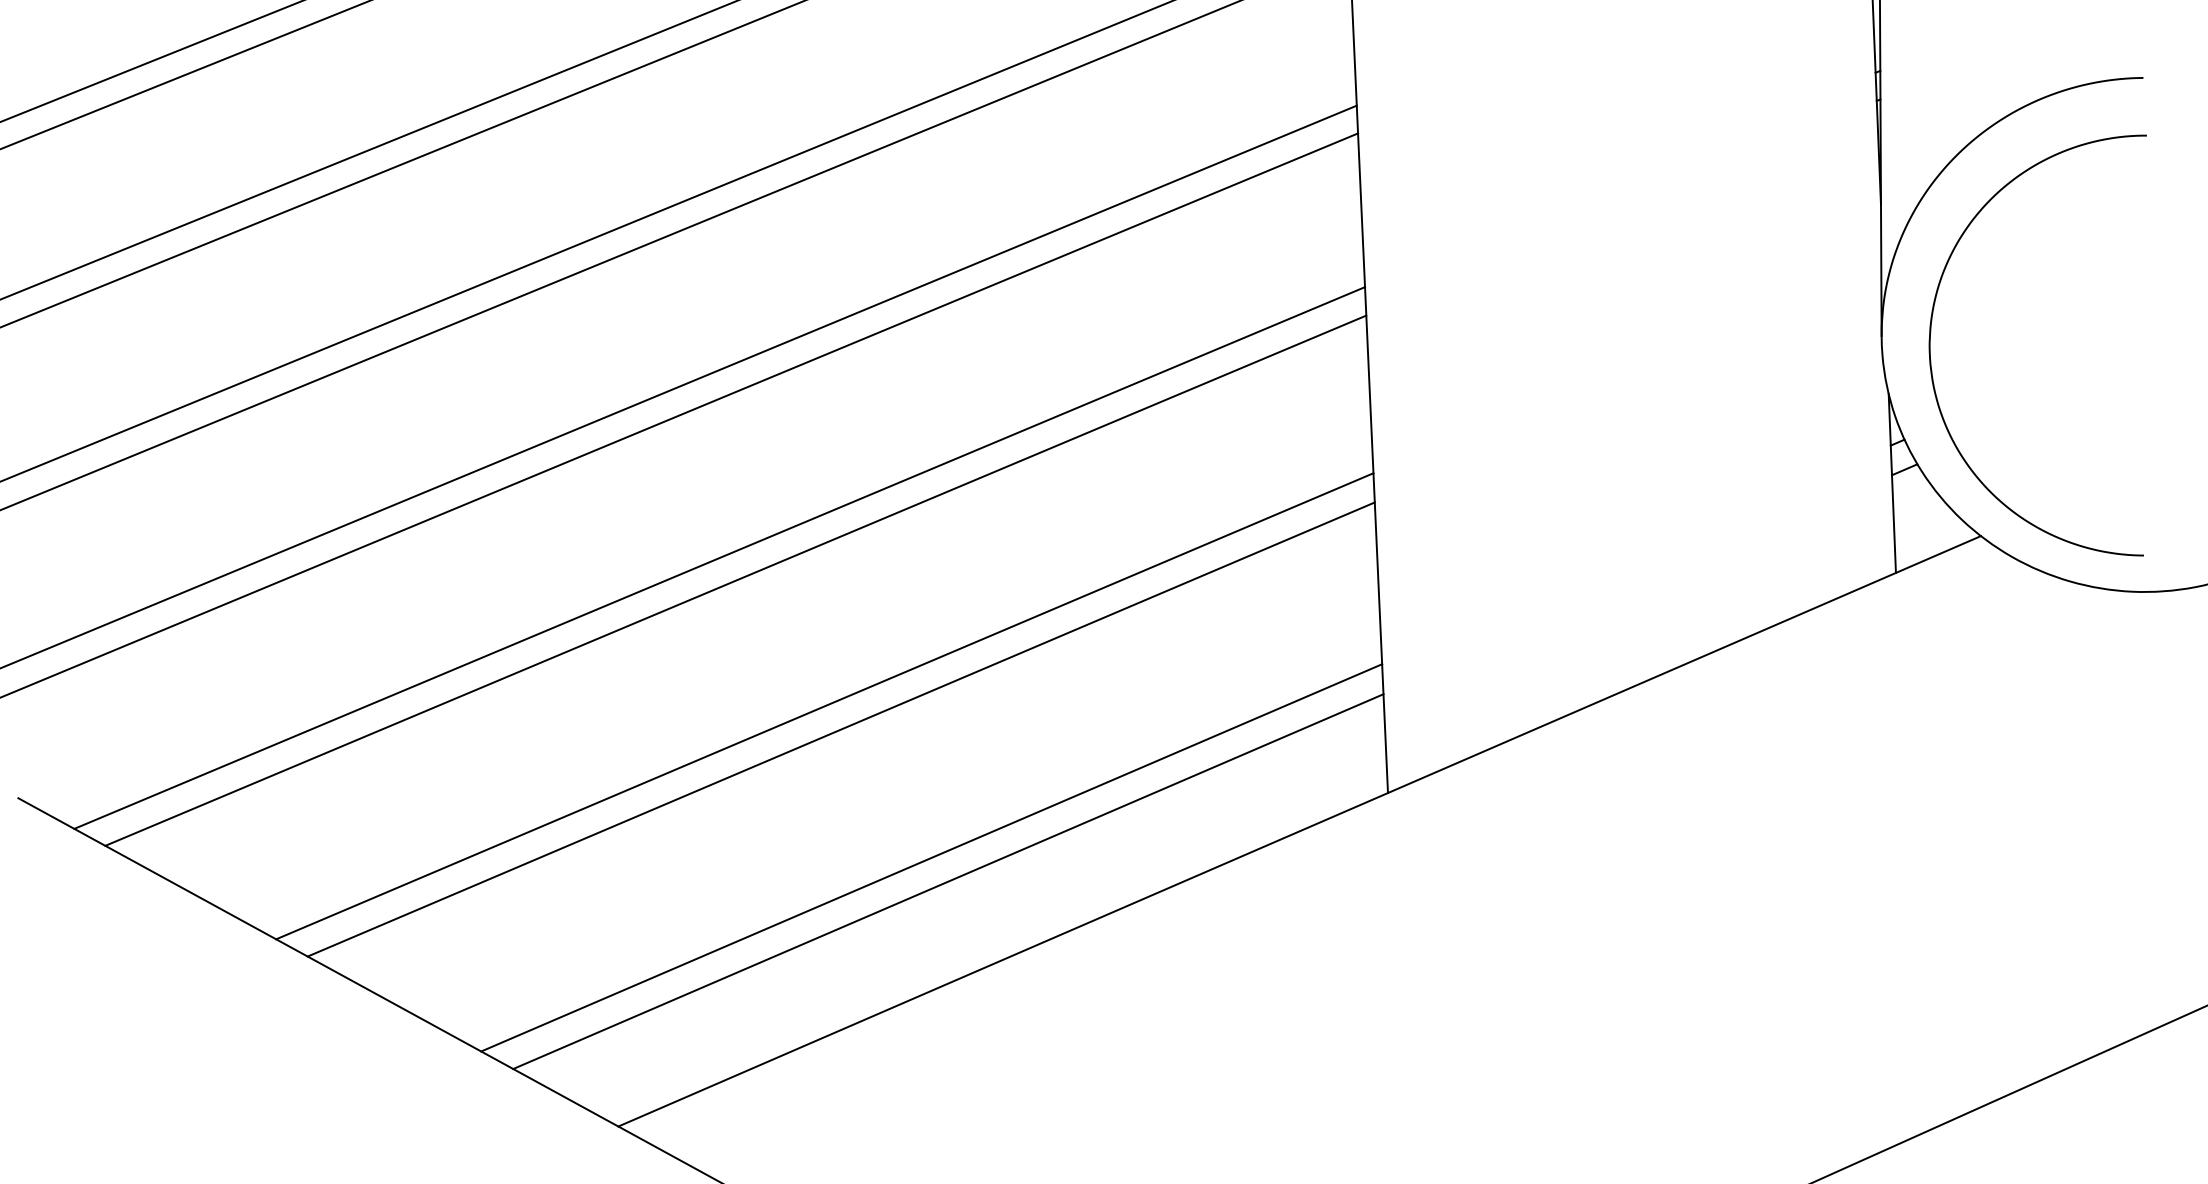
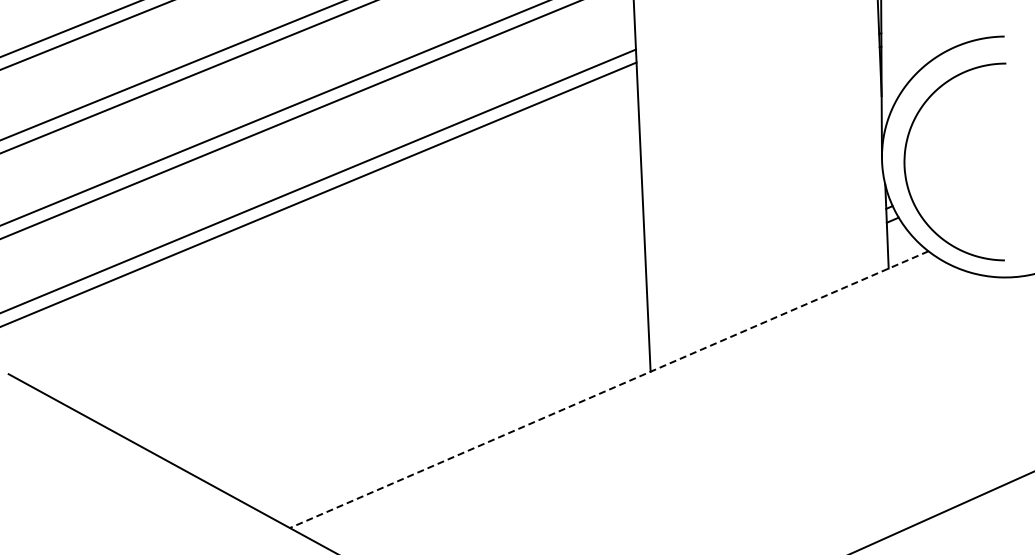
line: (717, 557) -> (336, 261), removed
line: (734, 579) -> (344, 271), removed
line: (824, 705) -> (386, 330), removed
line: (841, 728) -> (394, 341), removed
line: (1298, 830) -> (608, 389), solid -> dashed
line: (931, 856) -> (436, 401), removed
line: (948, 882) -> (444, 413), removed

